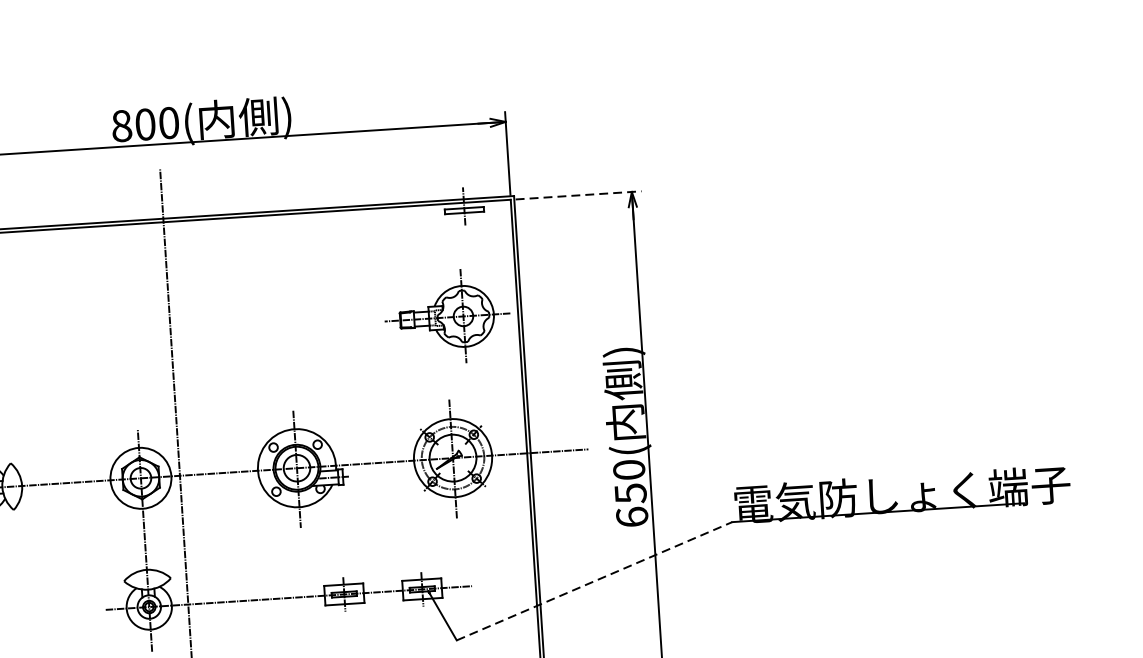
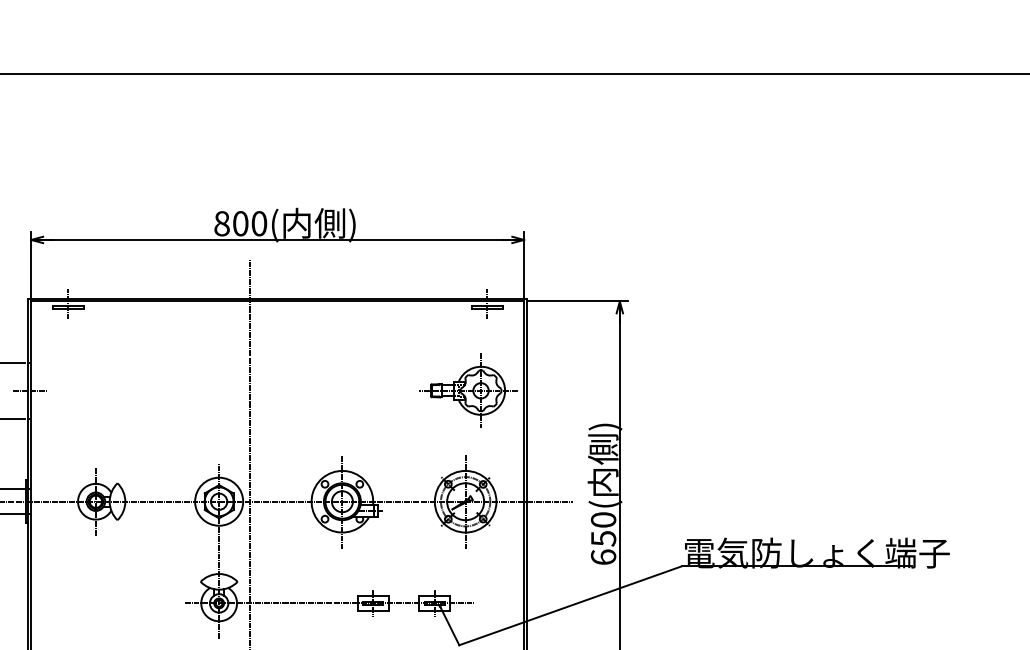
line: (578, 195) -> (577, 301), dashed -> solid
line: (595, 580) -> (571, 605), dashed -> solid

